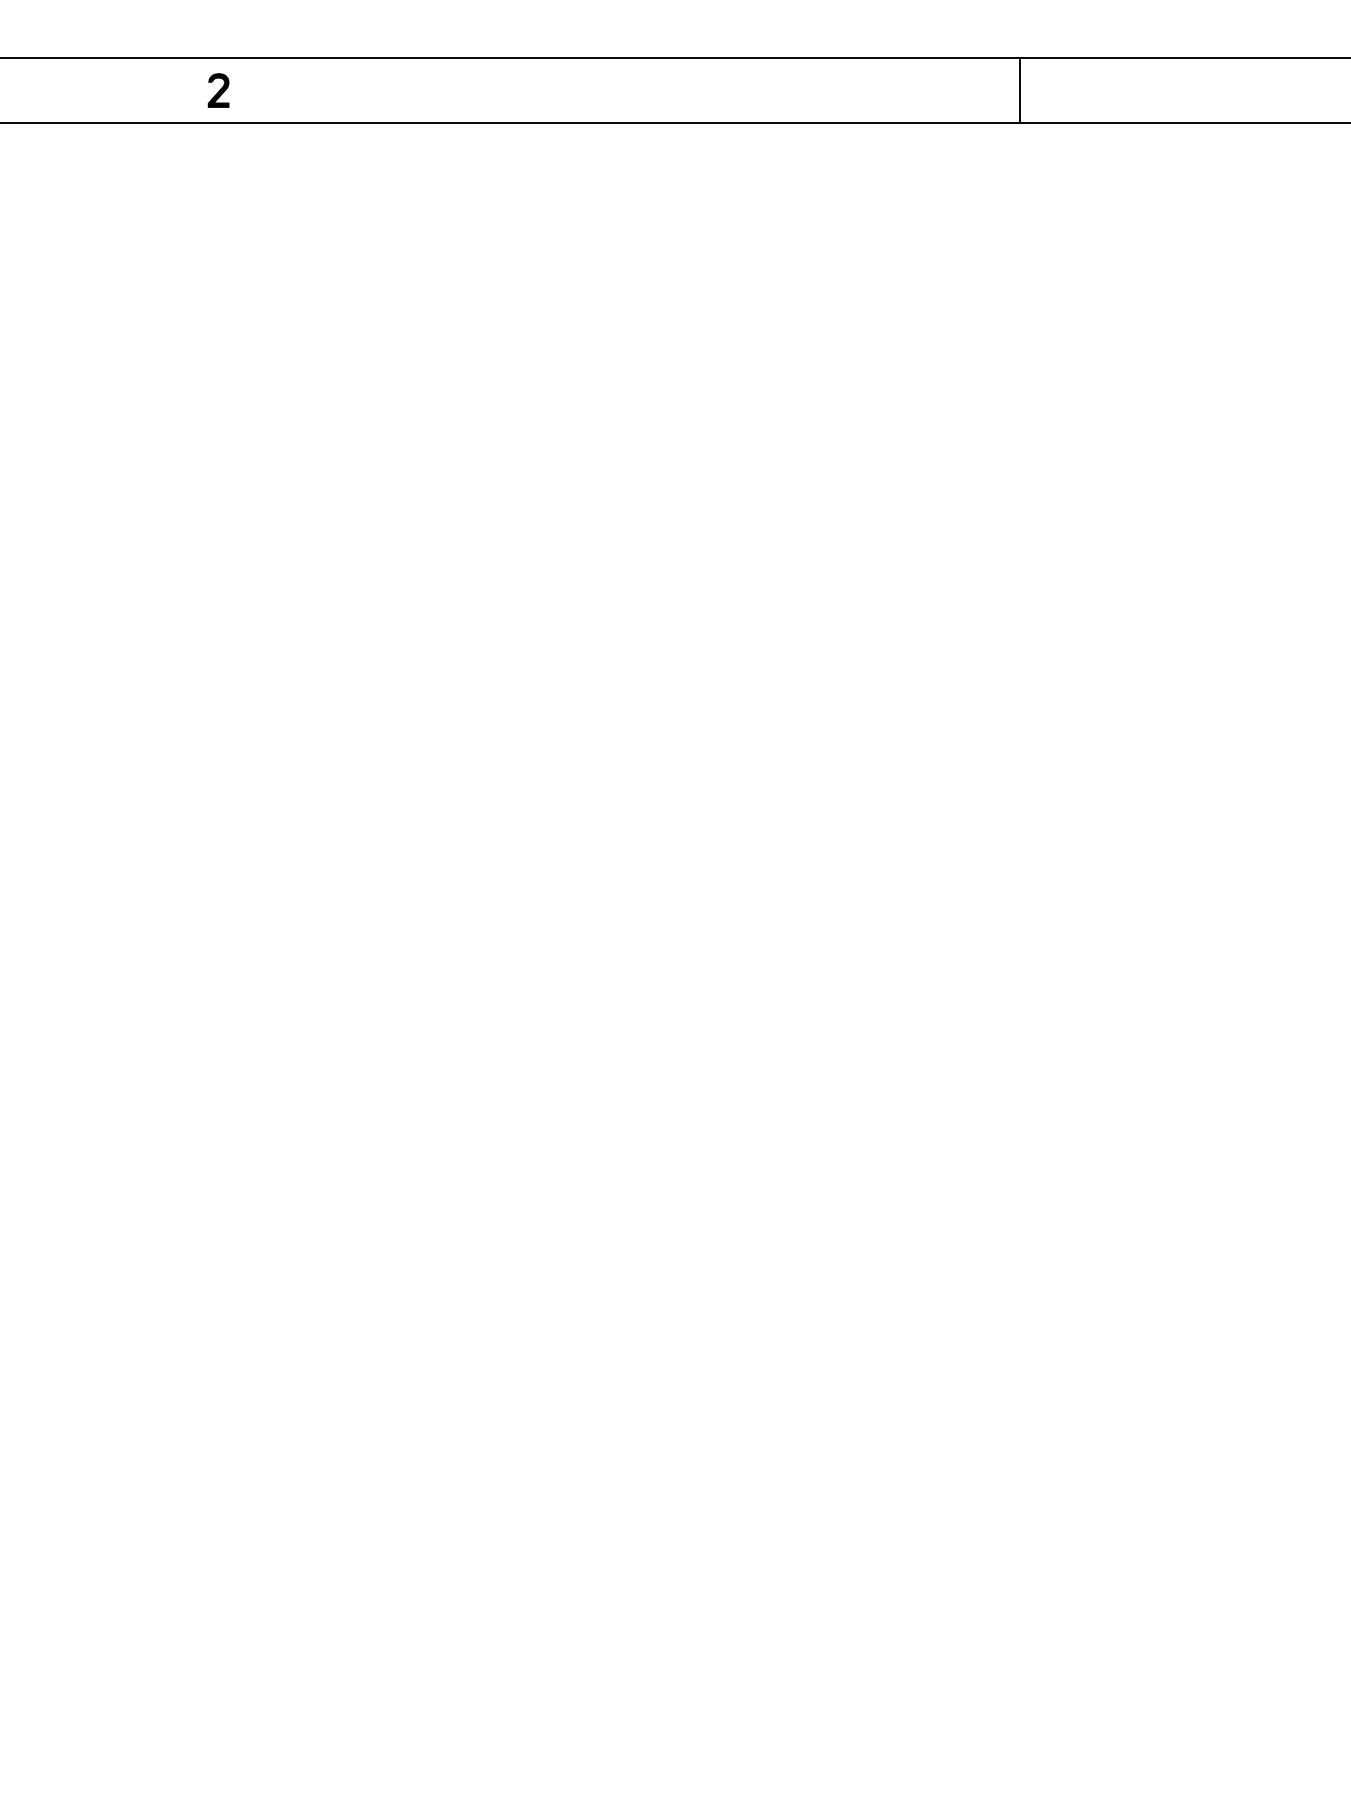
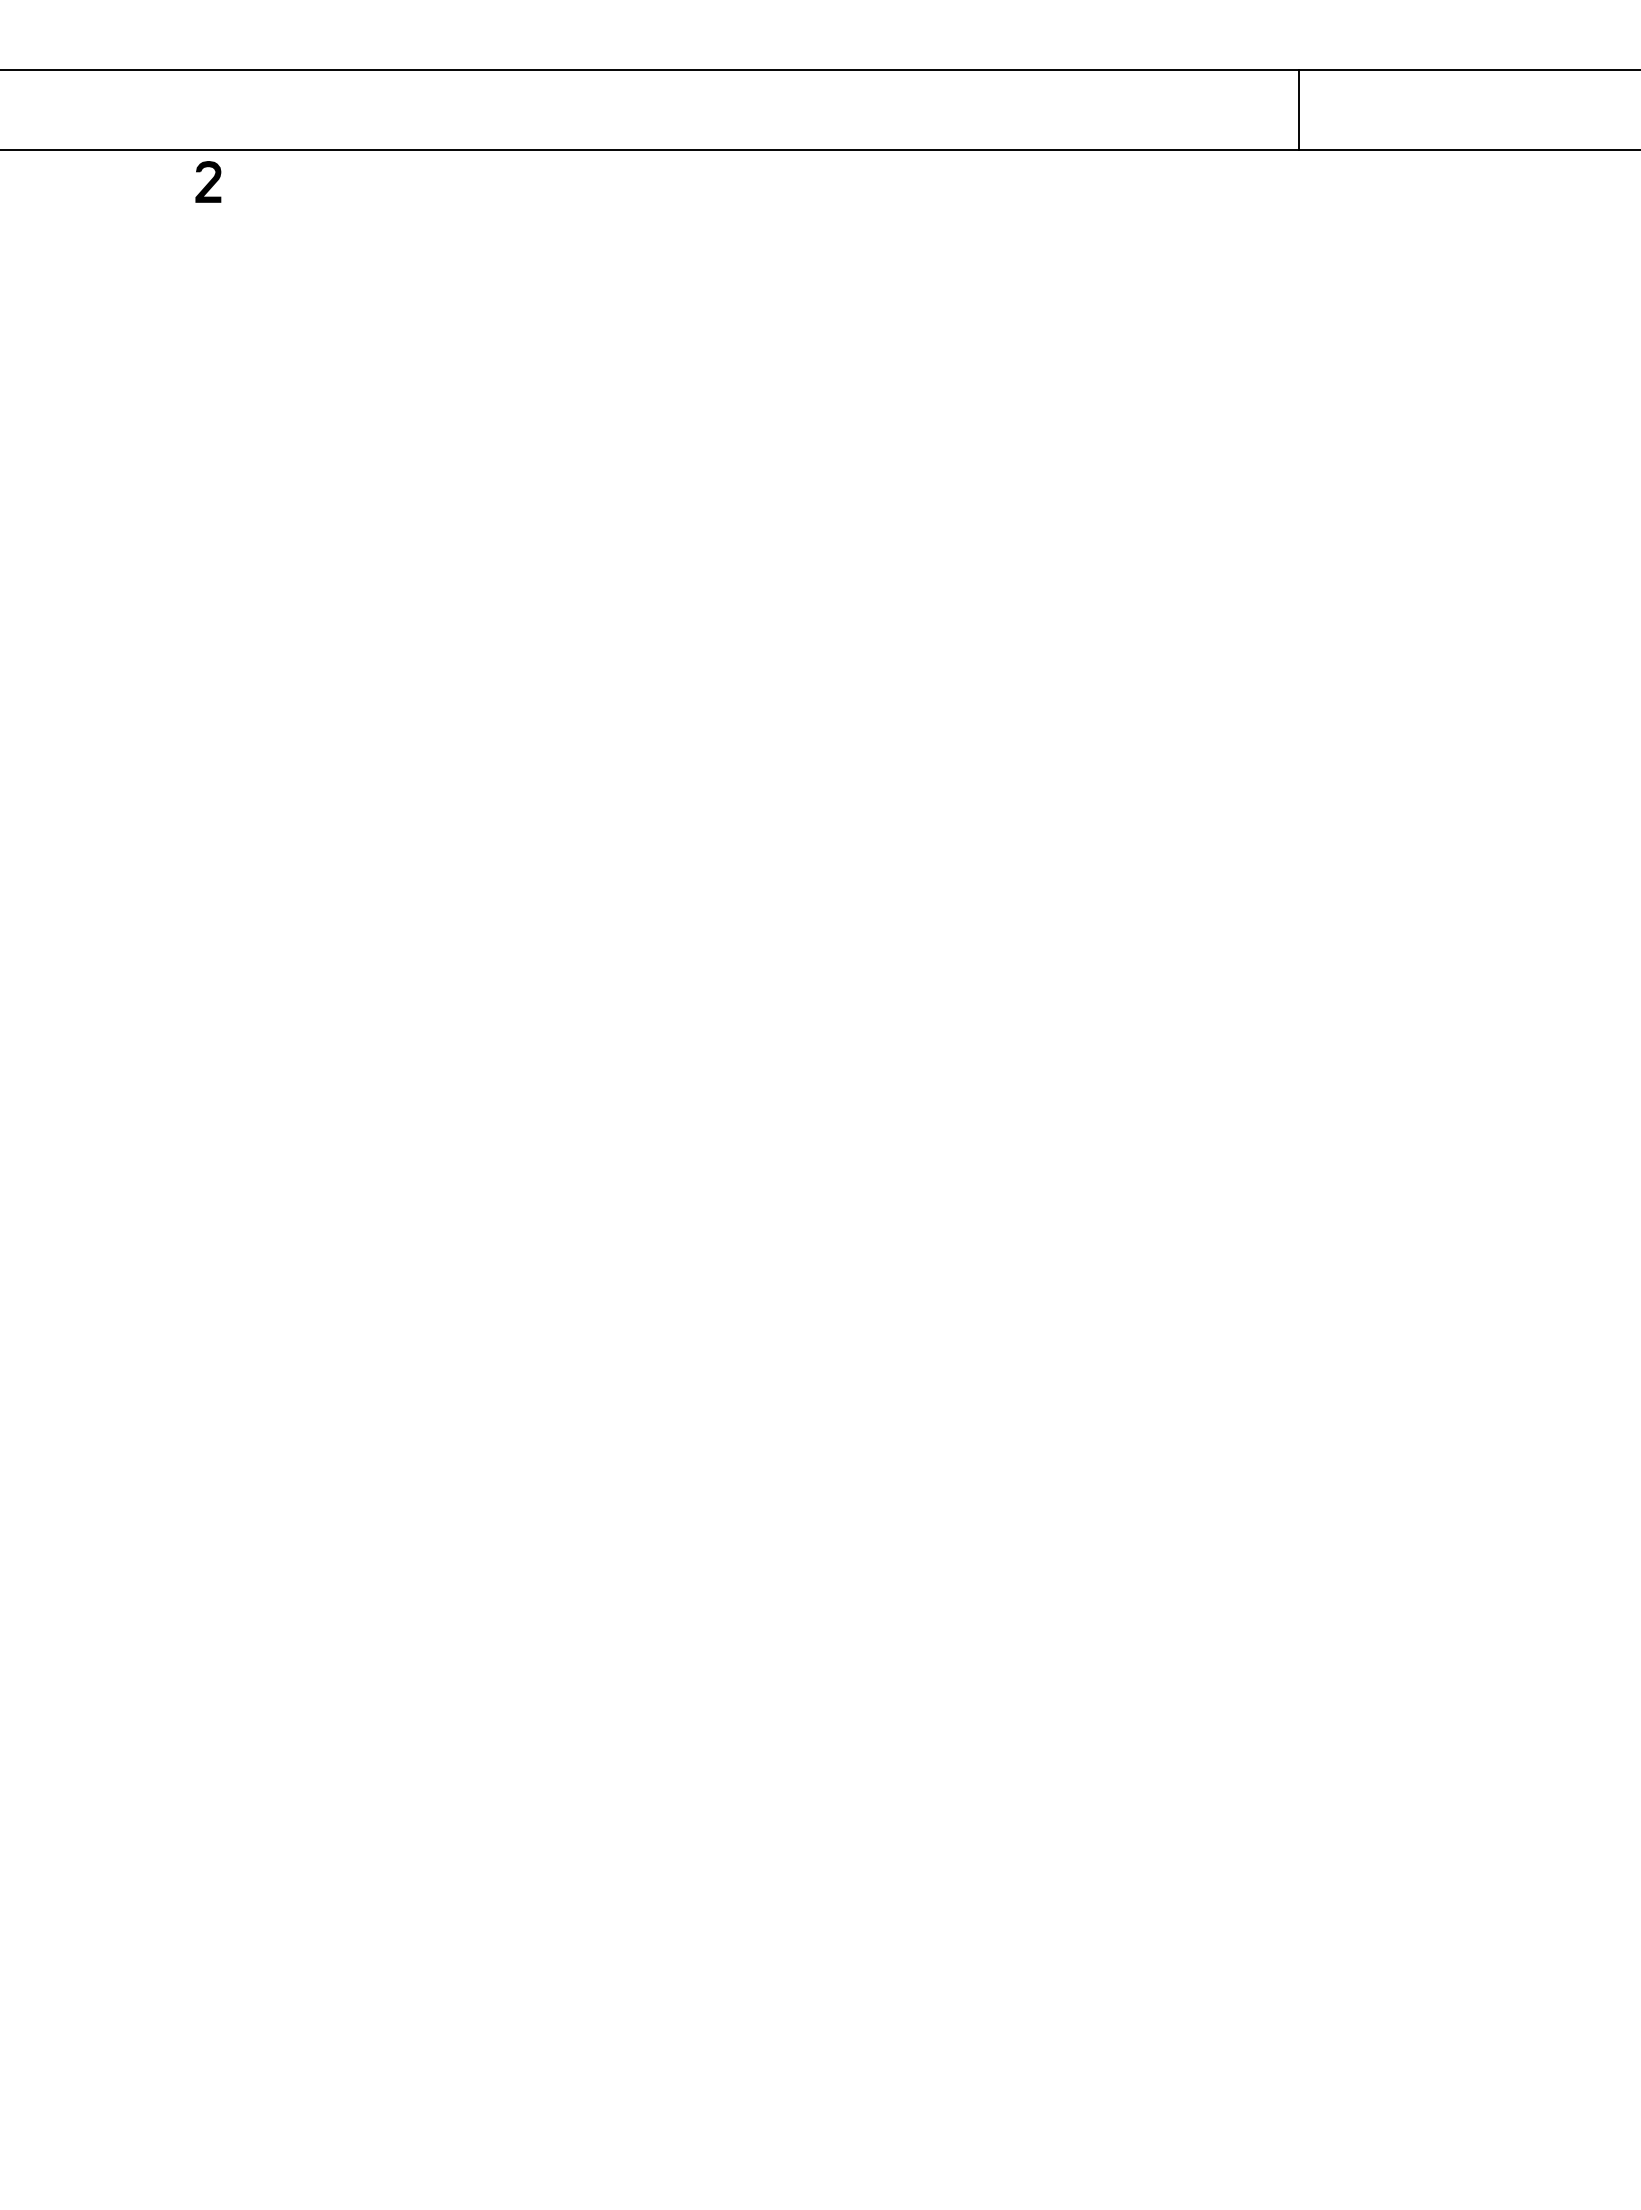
part: (218, 90) -> (208, 181), moved
line: (1019, 90) -> (1298, 109), moved

